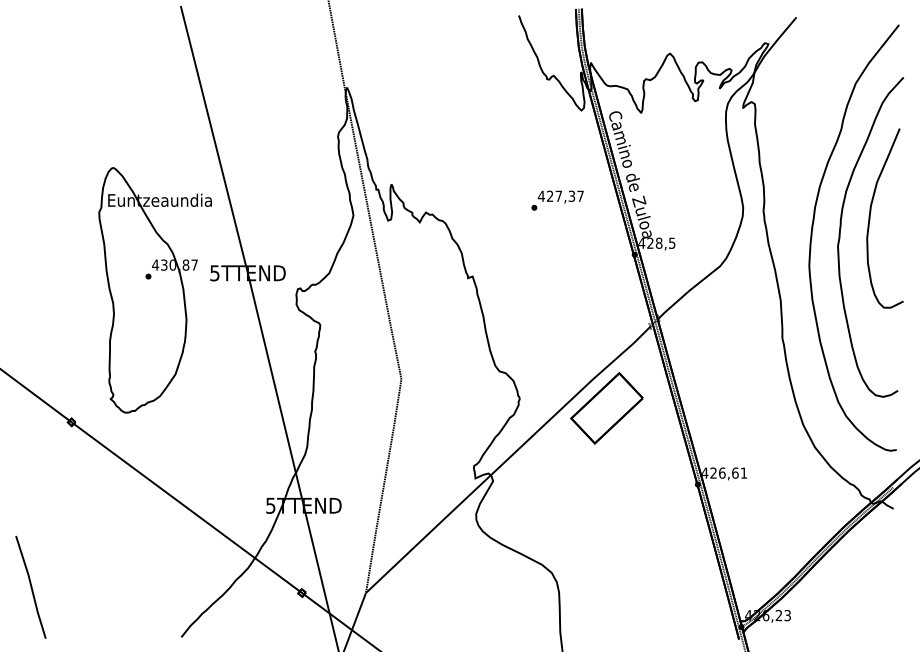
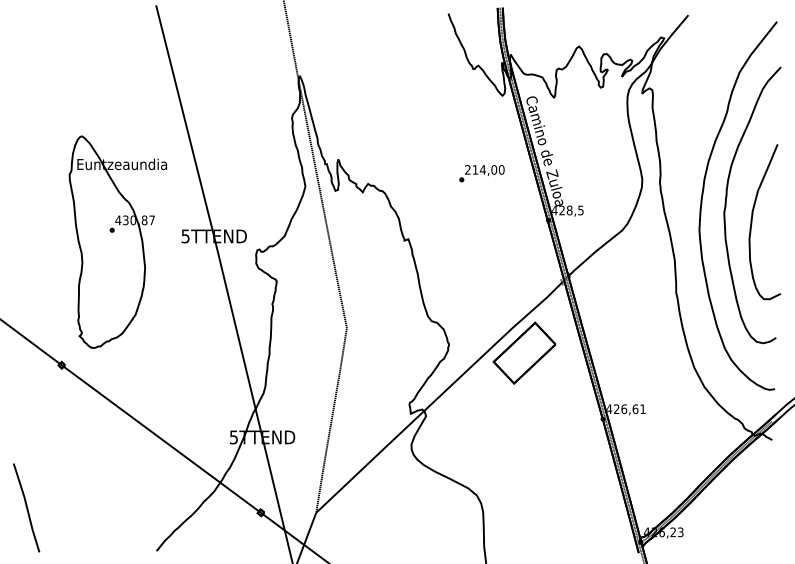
text: (560, 195) -> (484, 169), 427,37 -> 214,00
part: (870, 218) -> (752, 222), moved
part: (154, 289) -> (117, 241), moved

